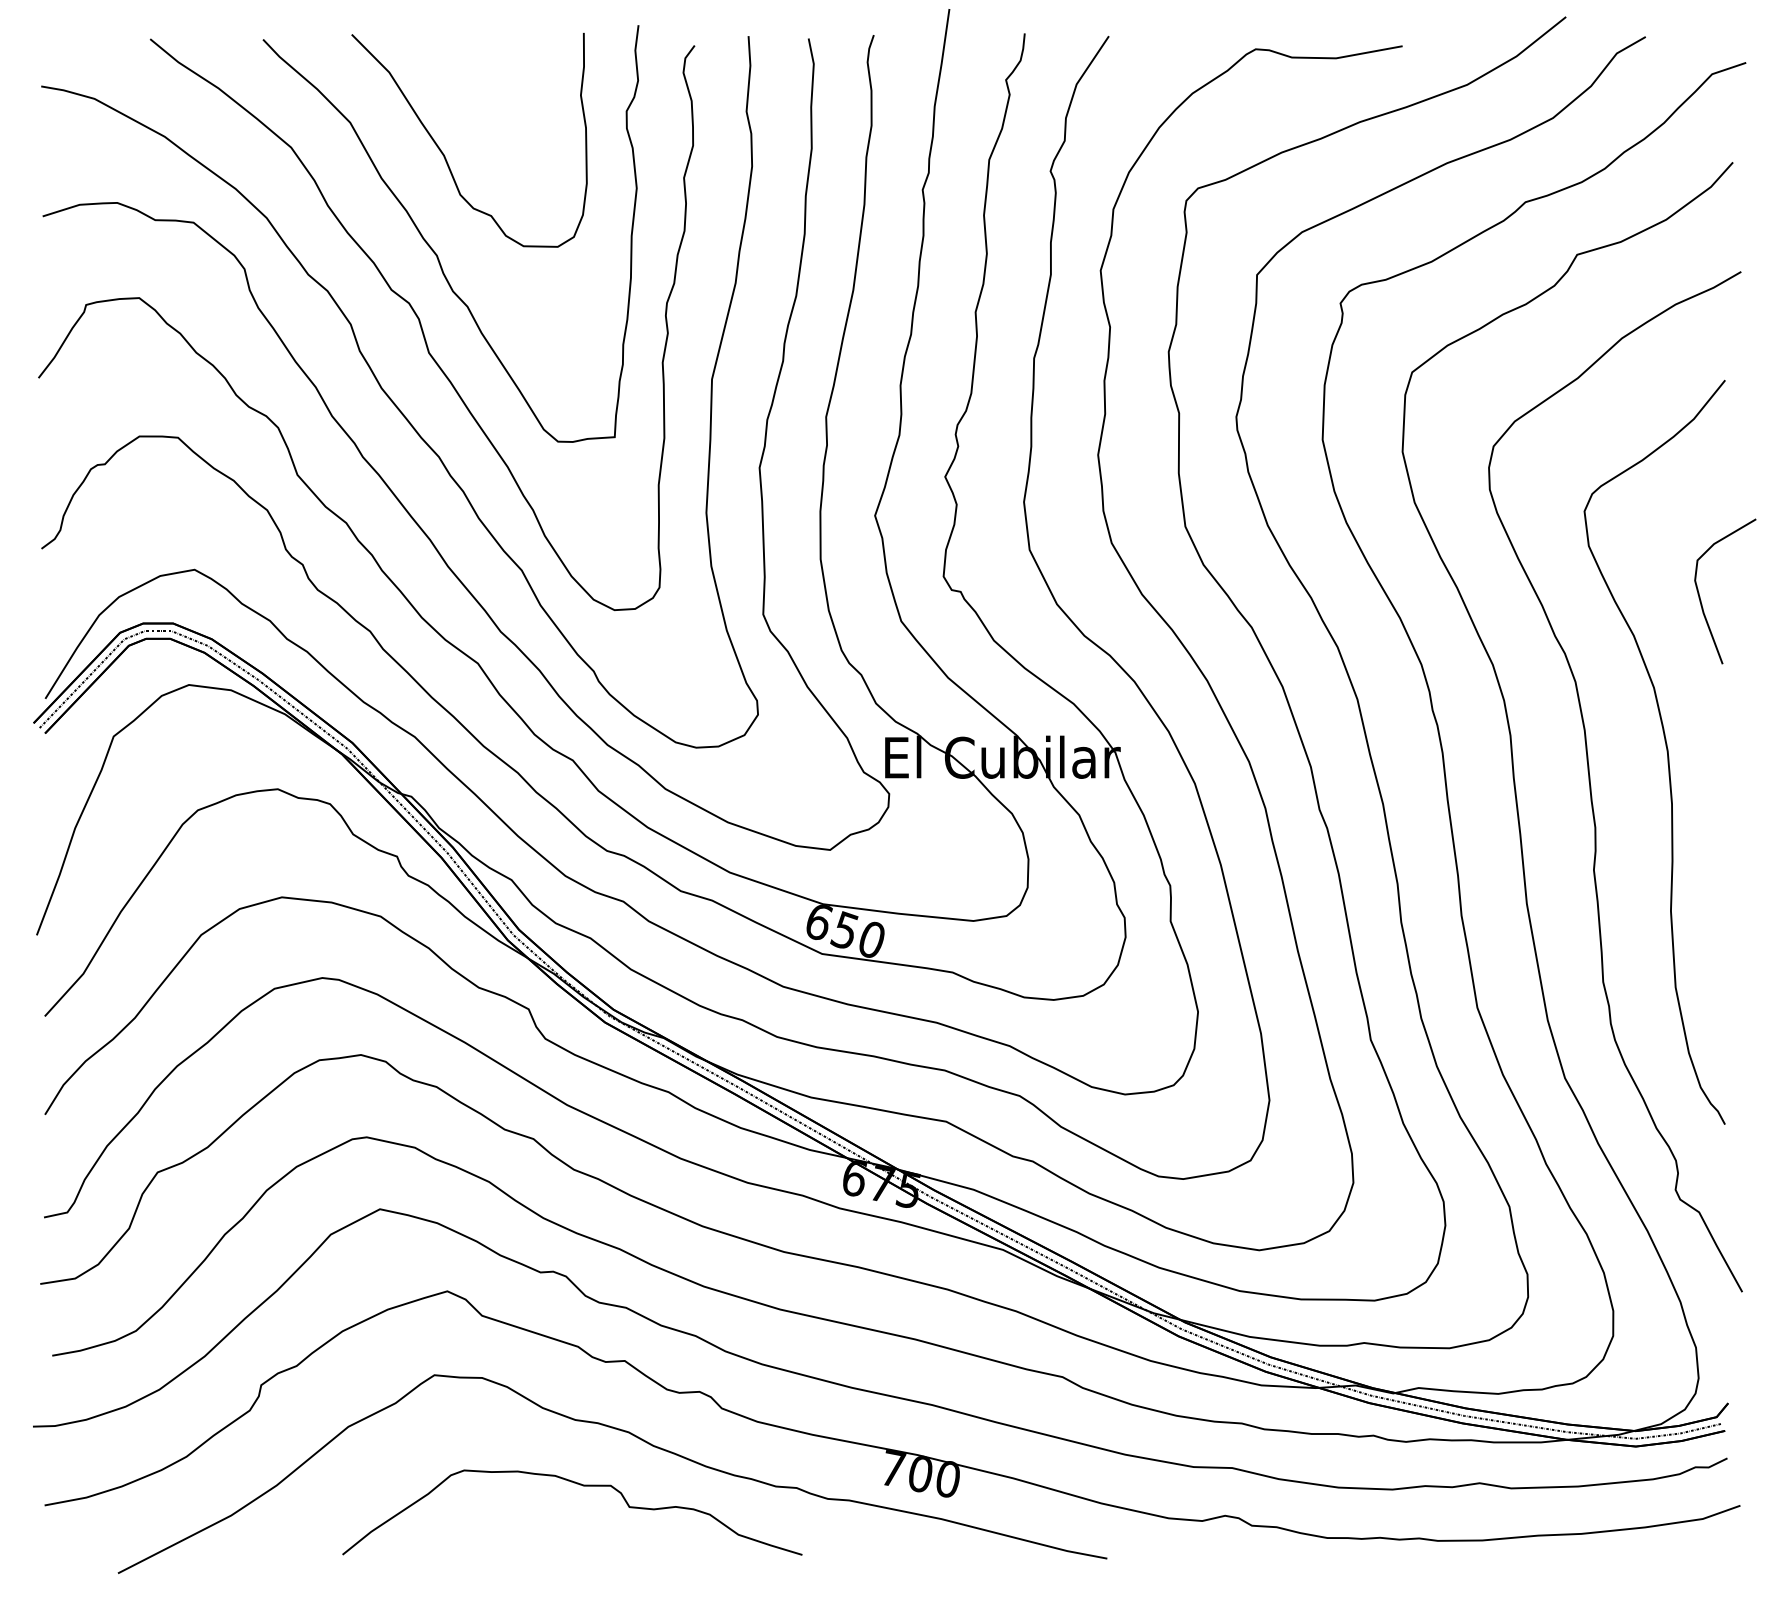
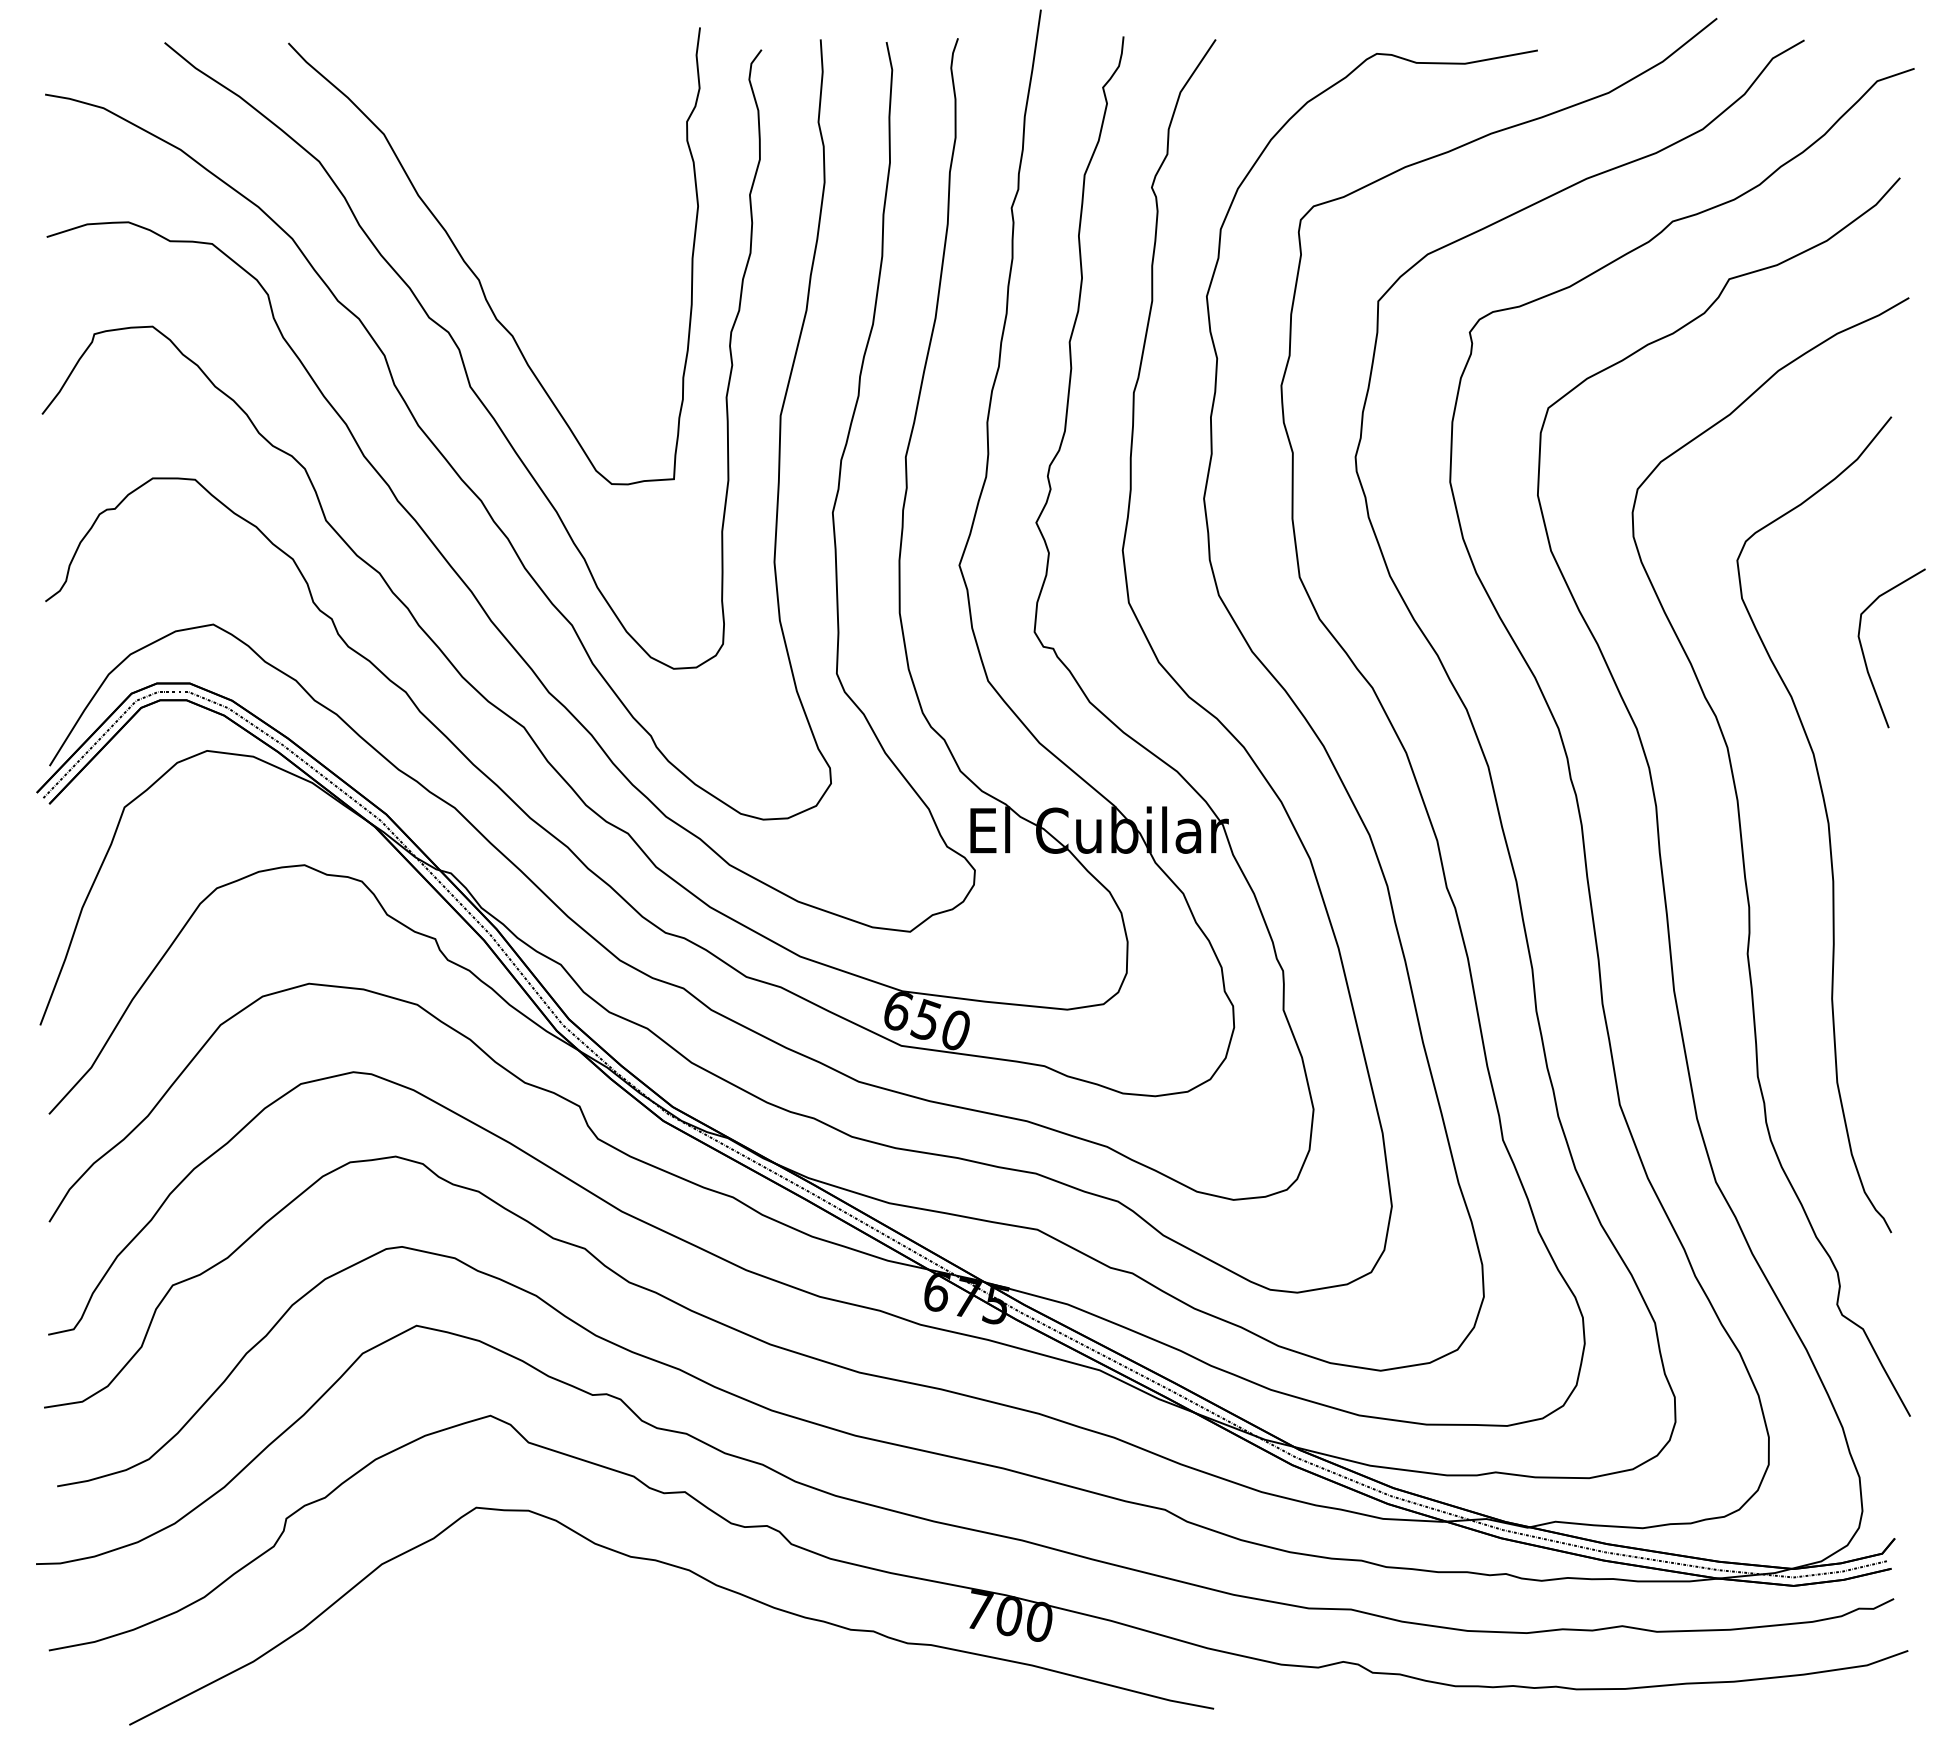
part: (443, 152) -> (486, 167), removed
part: (580, 1485) -> (636, 1628), removed

